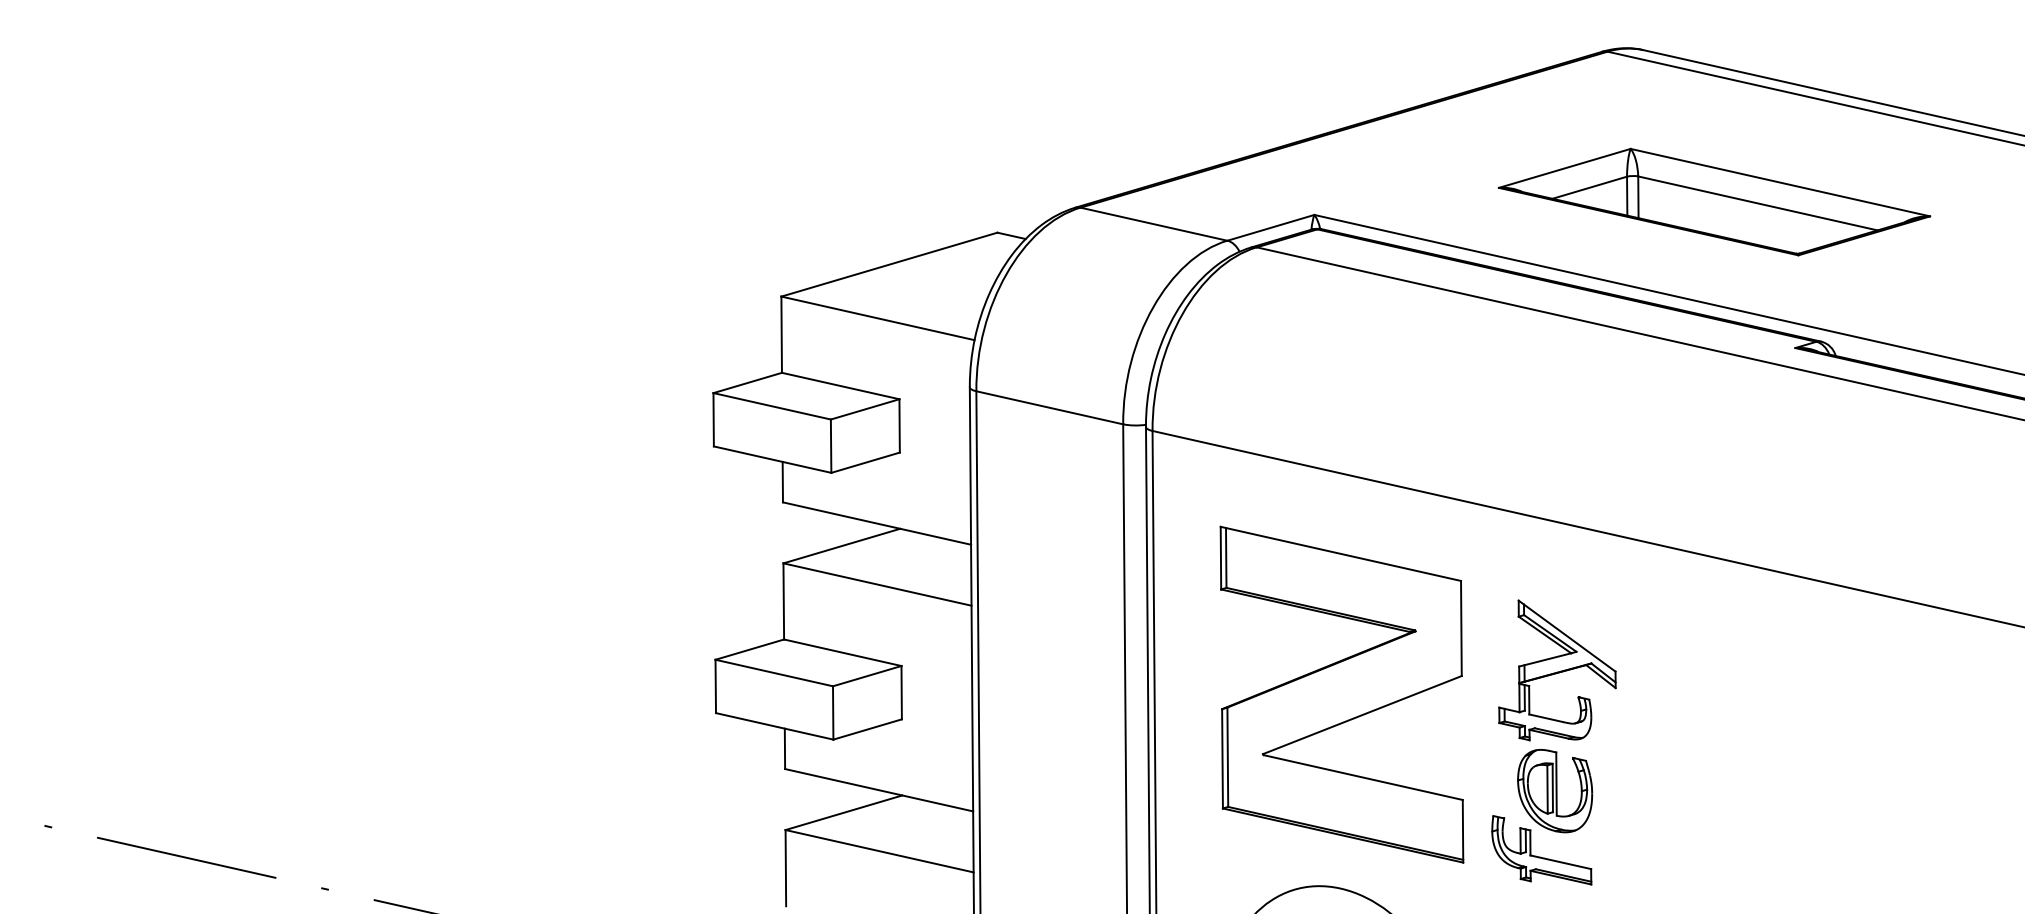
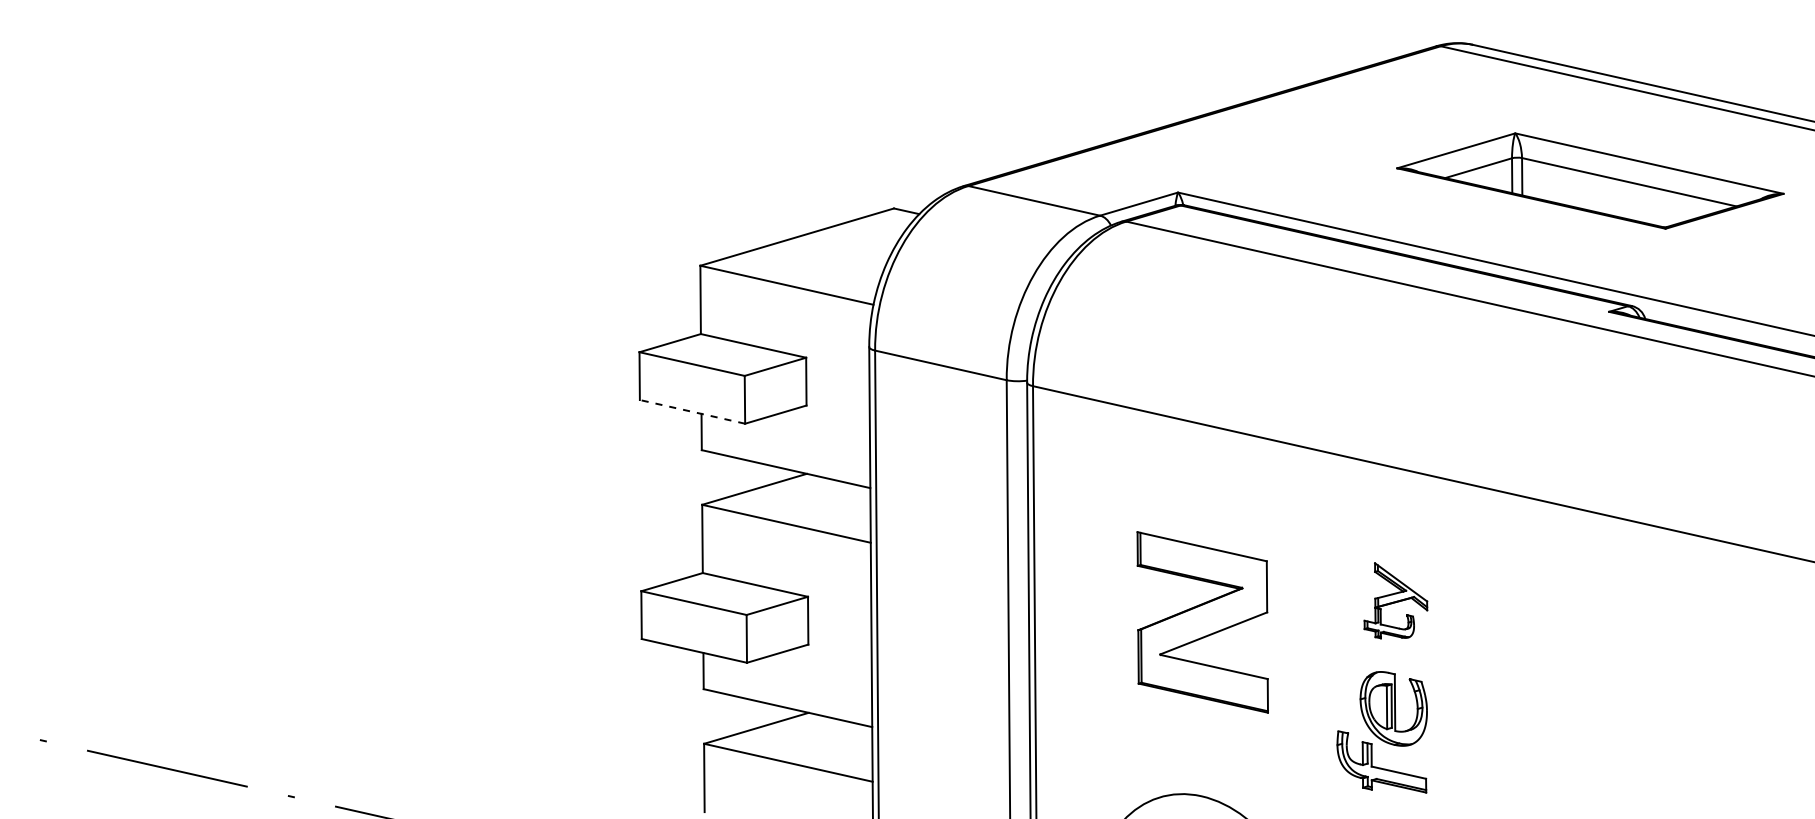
part: (1714, 201) -> (1590, 180), moved
line: (772, 459) -> (692, 411), solid -> dashed
part: (1557, 670) -> (1395, 600), size x0.6
part: (1341, 694) -> (1202, 622), size x0.6

